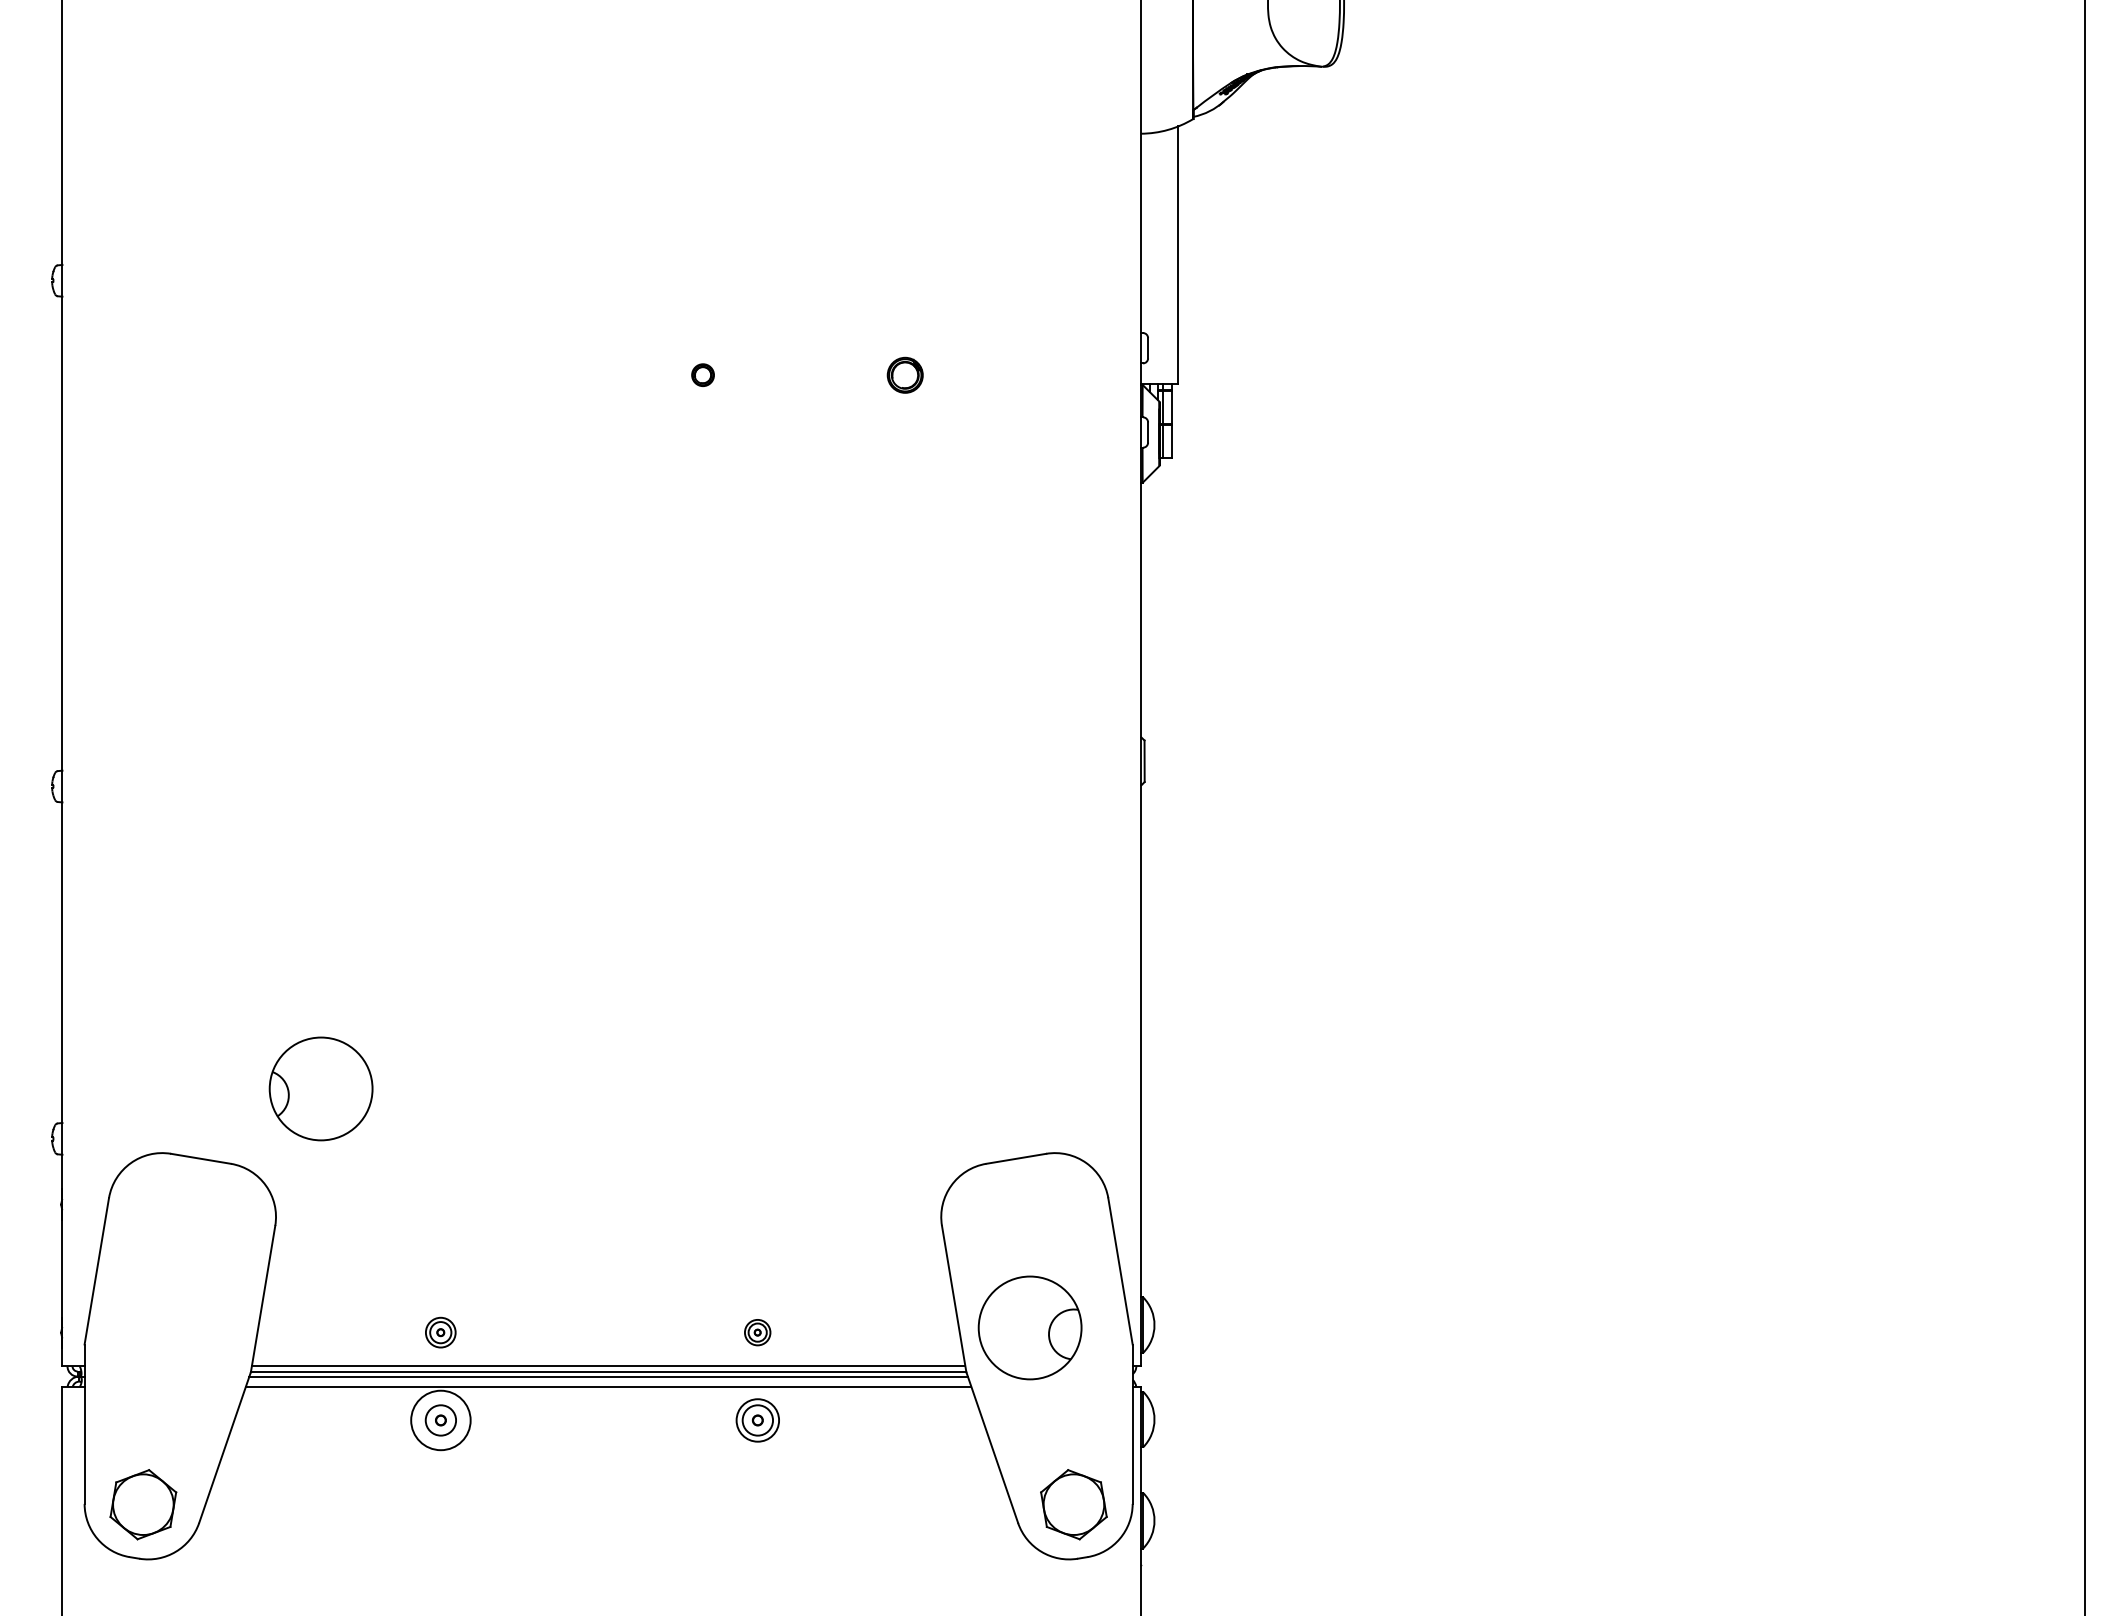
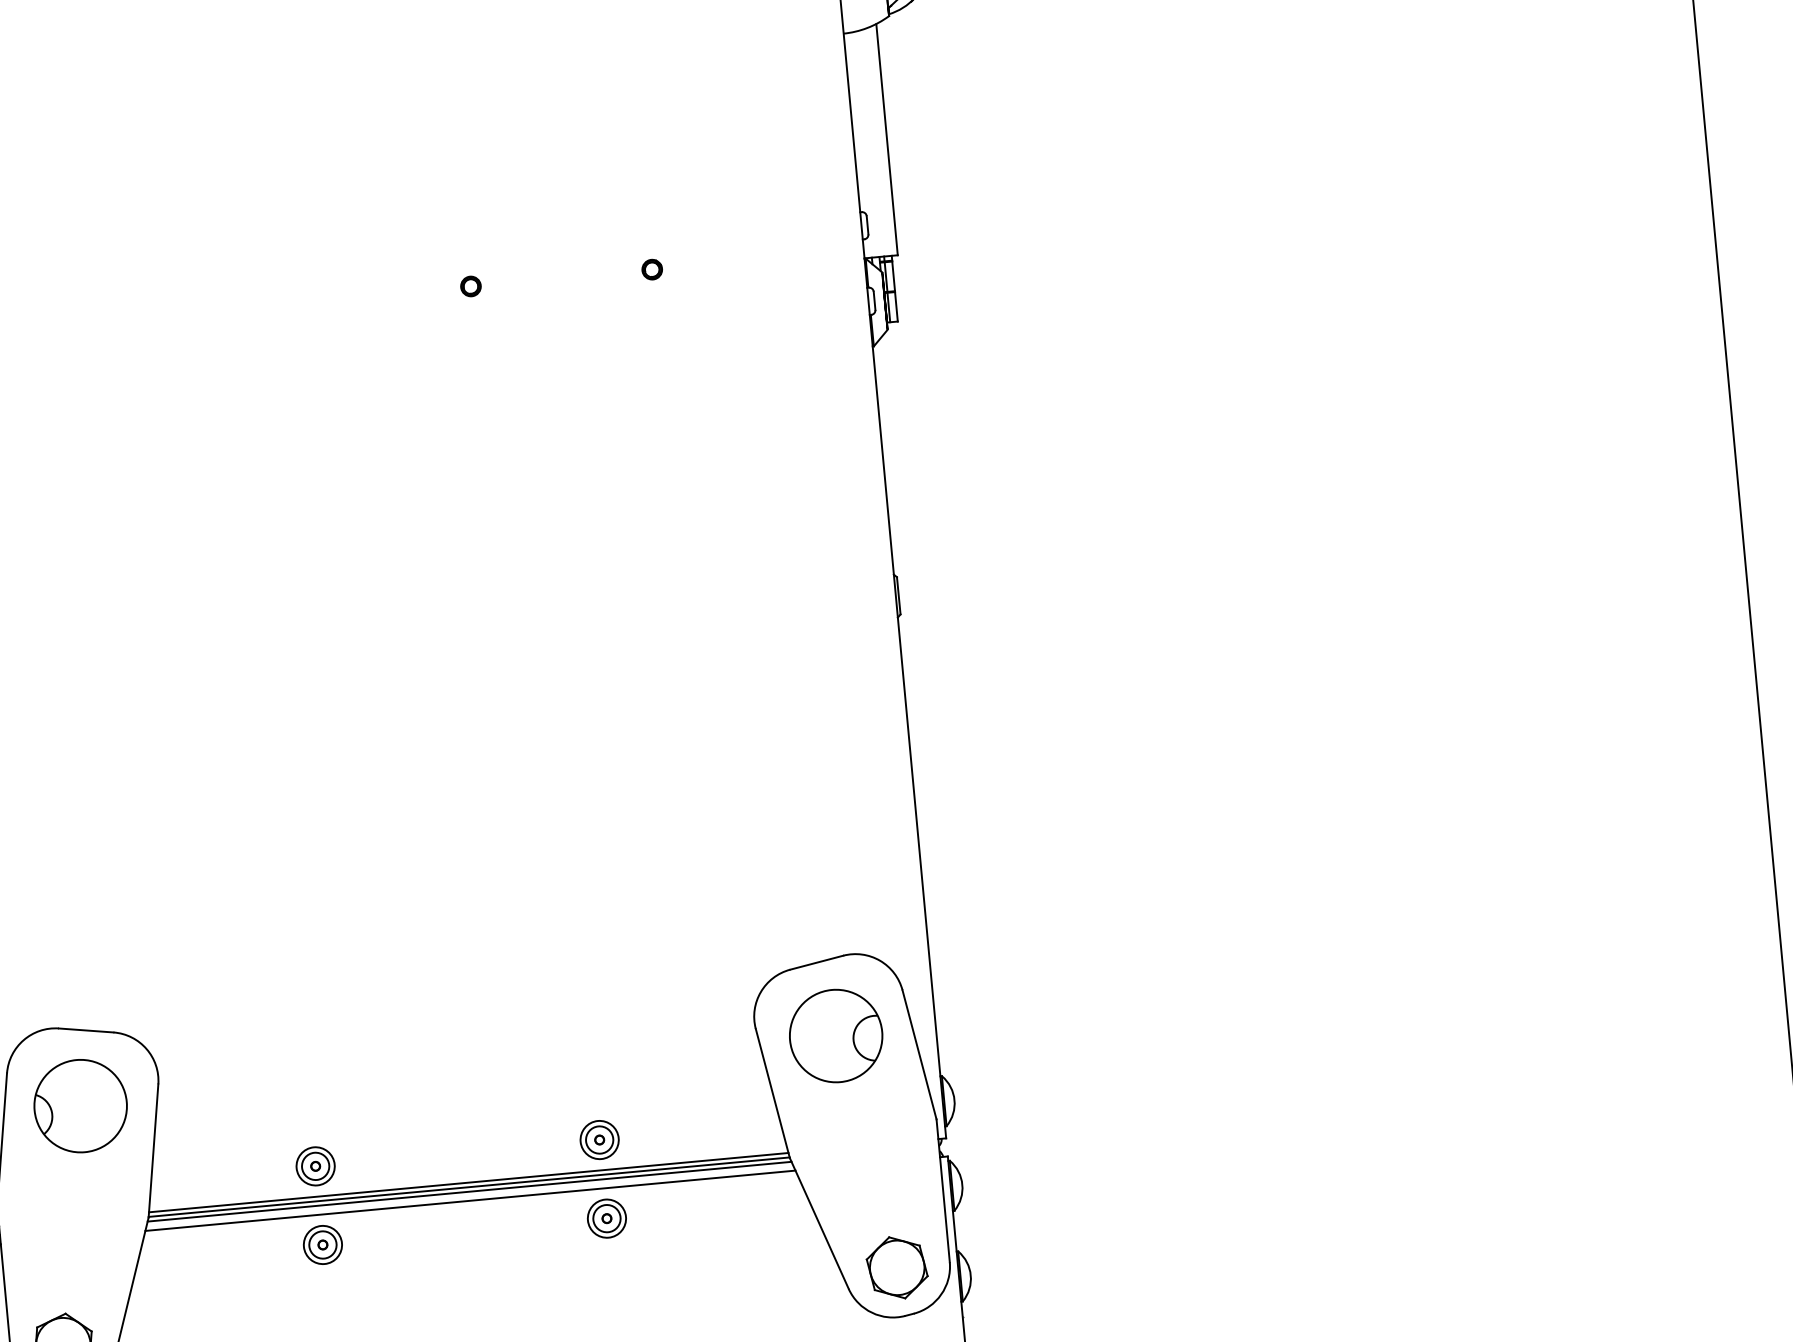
part: (905, 374) -> (652, 269), size x0.62
part: (320, 1088) -> (80, 1105), moved
part: (1029, 1327) -> (835, 1035), moved
part: (440, 1332) -> (315, 1166), size x1.43
part: (757, 1332) -> (599, 1139), size x1.67
circle: (440, 1420) -> (322, 1245), size x0.71

